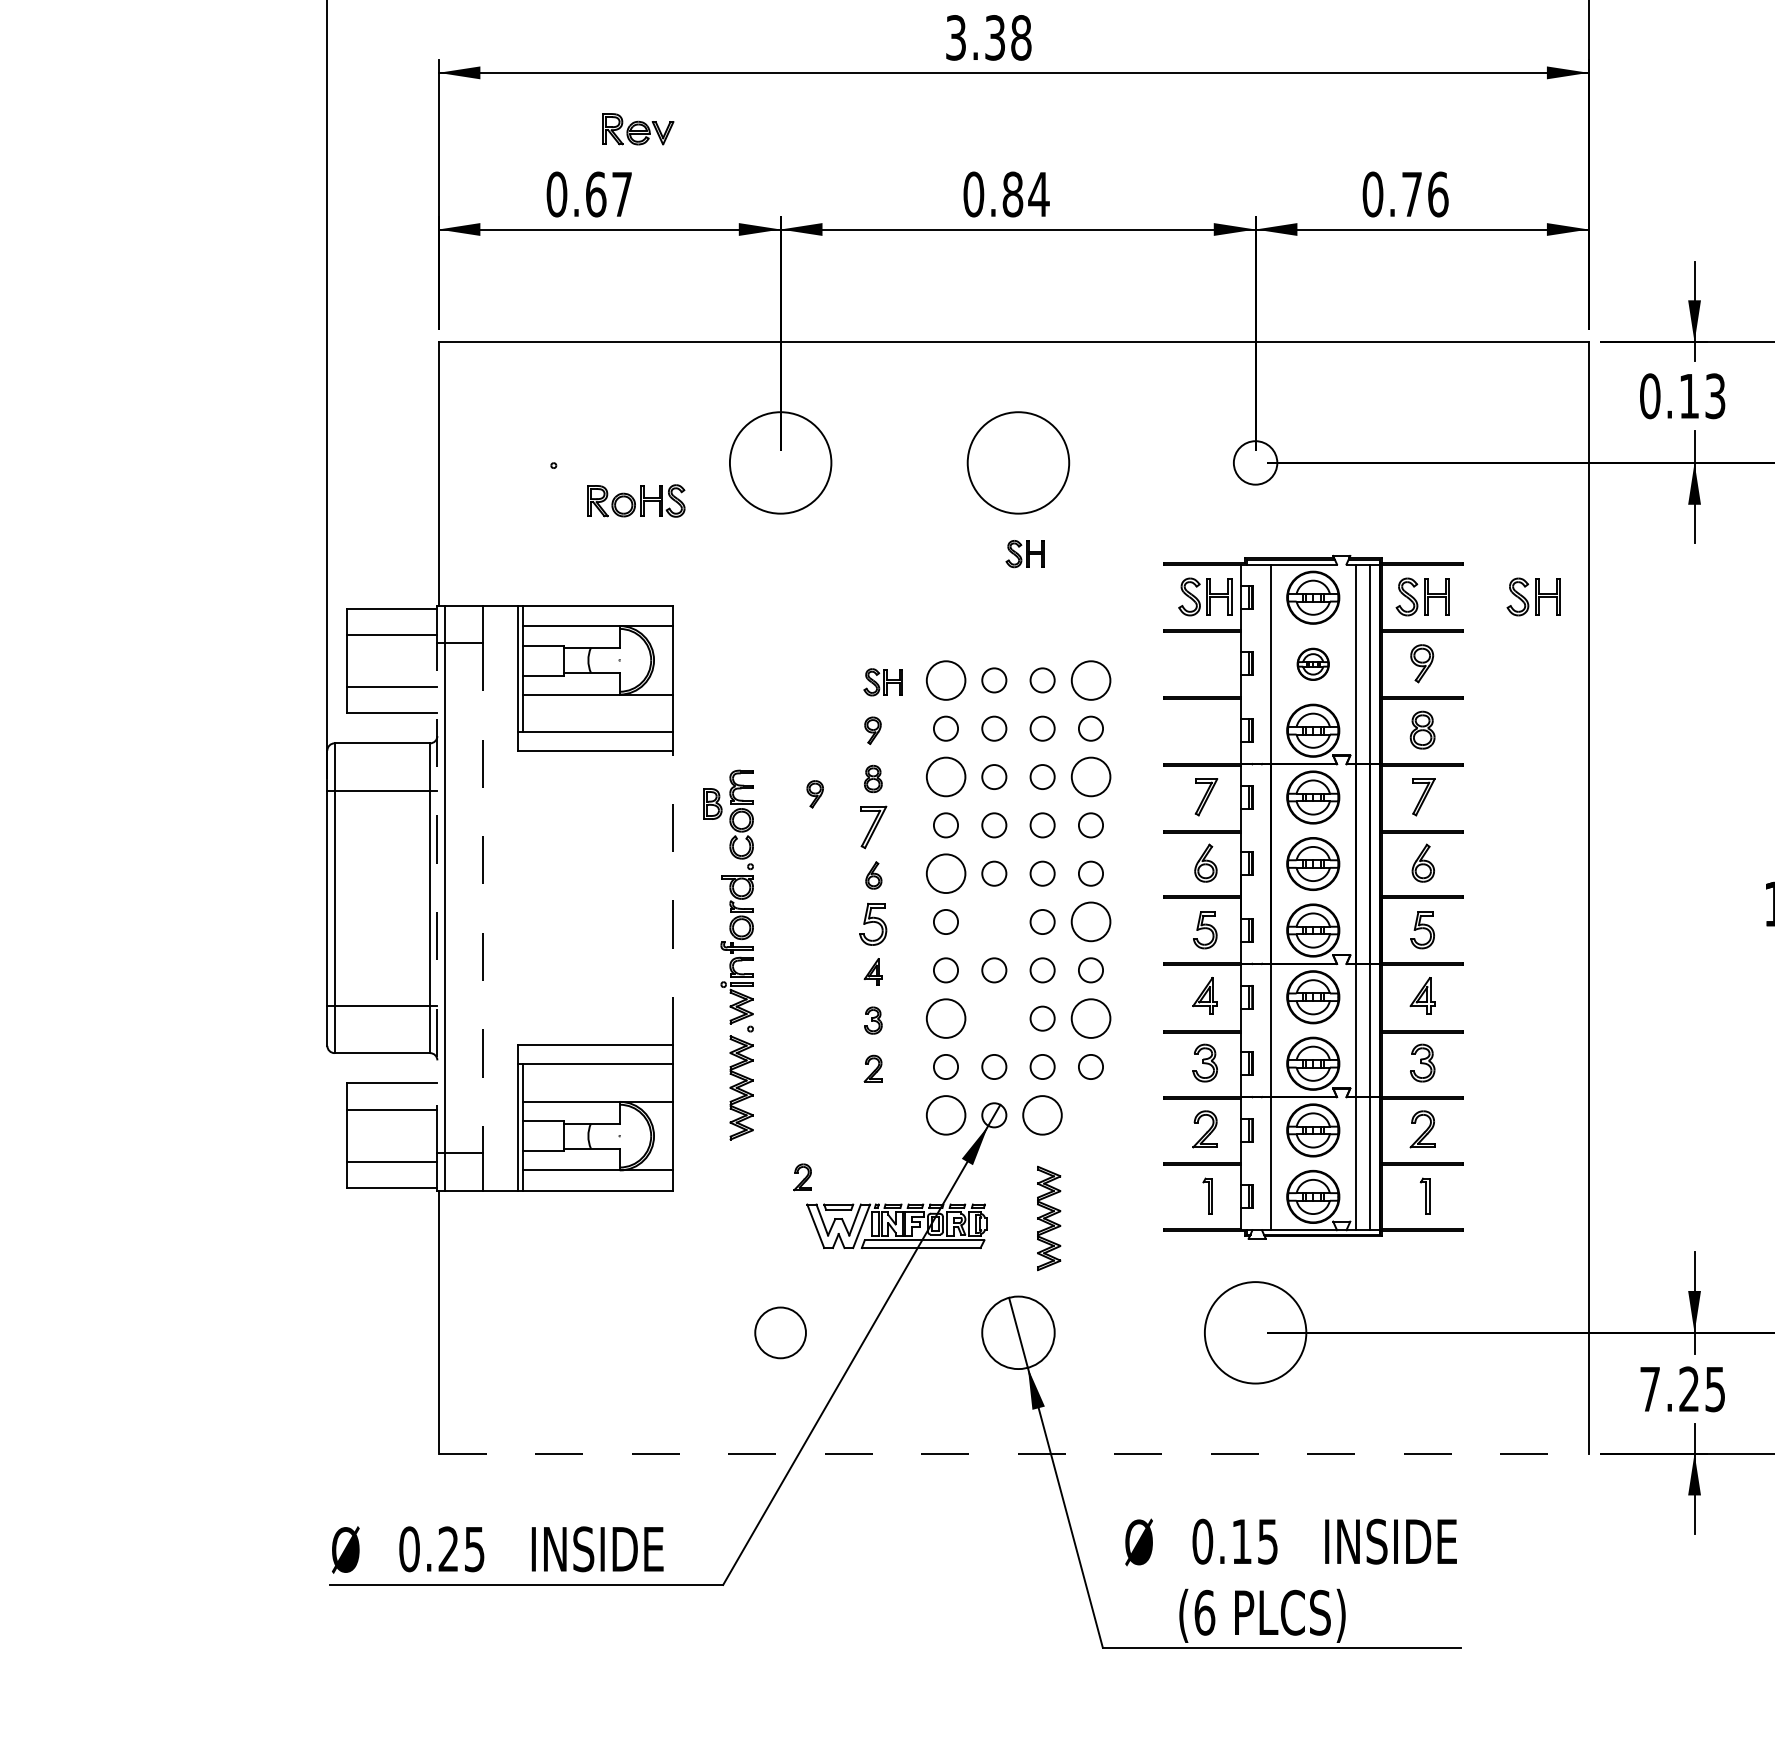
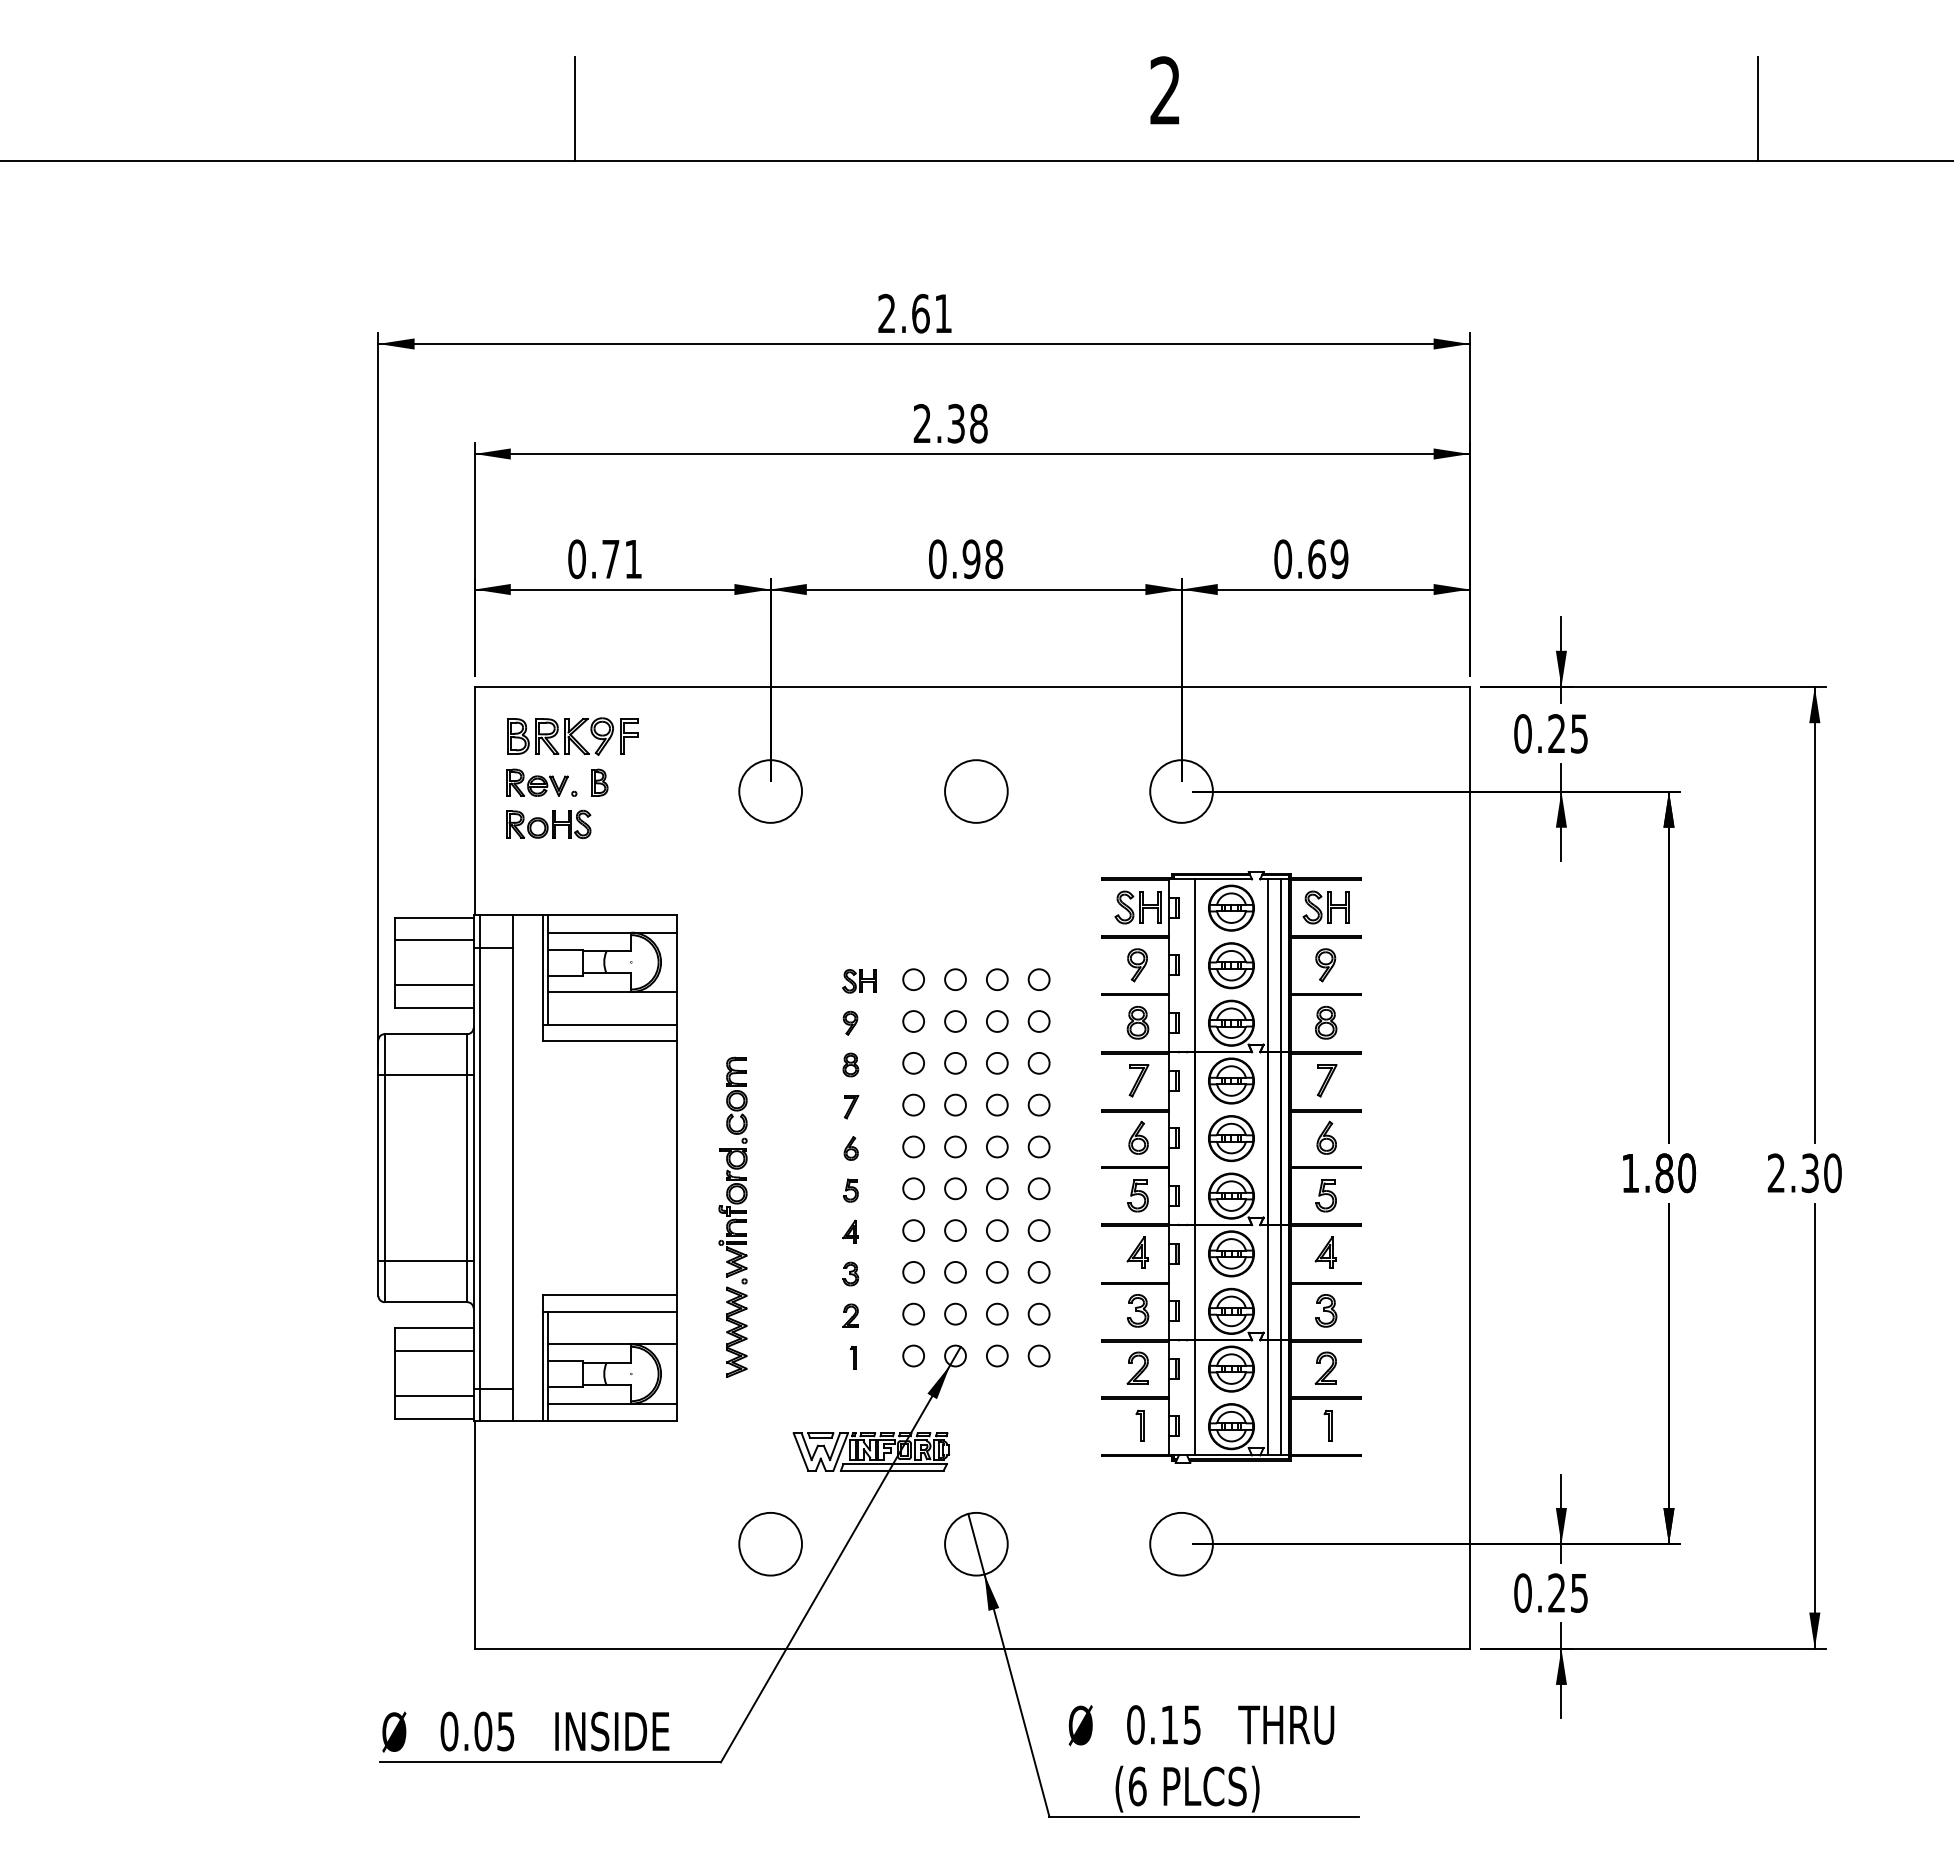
text: (955, 37) -> (921, 423), 3.38 -> 2.38
part: (638, 128) -> (537, 782), moved
text: (608, 194) -> (621, 559), 0.67 -> 0.71
text: (1025, 194) -> (982, 559), 0.84 -> 0.98
text: (1425, 194) -> (1328, 559), 0.76 -> 0.69
text: (1701, 395) -> (1567, 733), 0.13 -> 0.25
part: (551, 399) -> (572, 736), added
circle: (780, 462) -> (770, 791), size x0.71
circle: (1018, 462) -> (976, 791), size x0.71
circle: (1255, 462) -> (1181, 791), size x1.67
part: (636, 499) -> (548, 823), moved
part: (1025, 554) -> (982, 870), removed
part: (1532, 596) -> (1421, 907), removed
part: (1204, 663) -> (1137, 965), added
part: (1313, 663) -> (1231, 965), size x1.67
circle: (945, 680) -> (913, 979), size x0.62
circle: (1090, 680) -> (1038, 979), size x0.62
part: (1204, 729) -> (1137, 1022), added
circle: (945, 777) -> (913, 1063), size x0.62
circle: (1090, 777) -> (1038, 1063), size x0.62
part: (815, 793) -> (800, 1077), removed
part: (712, 803) -> (599, 782), moved
part: (874, 828) -> (851, 1107), size x0.62
circle: (945, 873) -> (913, 1146), size x0.62
line: (673, 897) -> (677, 1167), dashed -> solid
line: (437, 898) -> (473, 1168), dashed -> solid
line: (482, 898) -> (512, 1168), dashed -> solid
circle: (994, 921) -> (955, 1188), added
circle: (1090, 921) -> (1038, 1188), size x0.62
part: (872, 924) -> (850, 1190), size x0.62
circle: (945, 1018) -> (913, 1272), size x0.62
circle: (994, 1018) -> (955, 1272), added
circle: (1090, 1018) -> (1038, 1272), size x0.62
circle: (945, 1114) -> (913, 1355), size x0.62
circle: (1042, 1114) -> (997, 1355), size x0.62
circle: (1090, 1114) -> (1038, 1355), added
part: (875, 1117) -> (852, 1357), added
part: (802, 1177) -> (789, 1409), removed
part: (1048, 1217) -> (1002, 1444), removed
circle: (1255, 1331) -> (1181, 1543), size x0.71
circle: (780, 1333) -> (770, 1544), size x1.43
text: (1649, 1388) -> (1522, 1592), 7.25 -> 0.25
line: (1013, 1453) -> (972, 1648), dashed -> solid
text: (1388, 1541) -> (1296, 1724), INSIDE -> THRU
text: (448, 1549) -> (483, 1731), 0.25 -> 0.05

